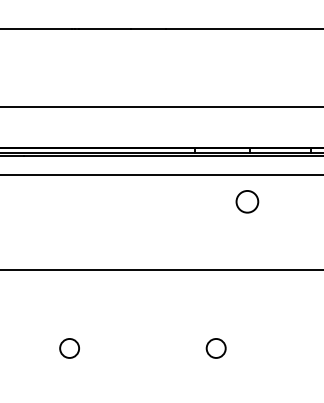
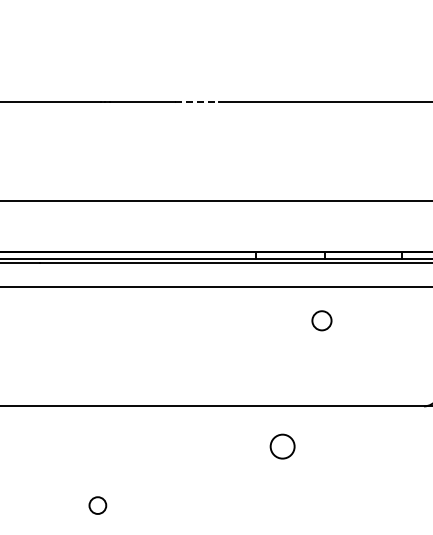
line: (148, 28) -> (197, 102), solid -> dashed
circle: (247, 201) -> (321, 320), size x0.7
circle: (69, 348) -> (97, 505), size x0.7
circle: (216, 348) -> (282, 446), moved

